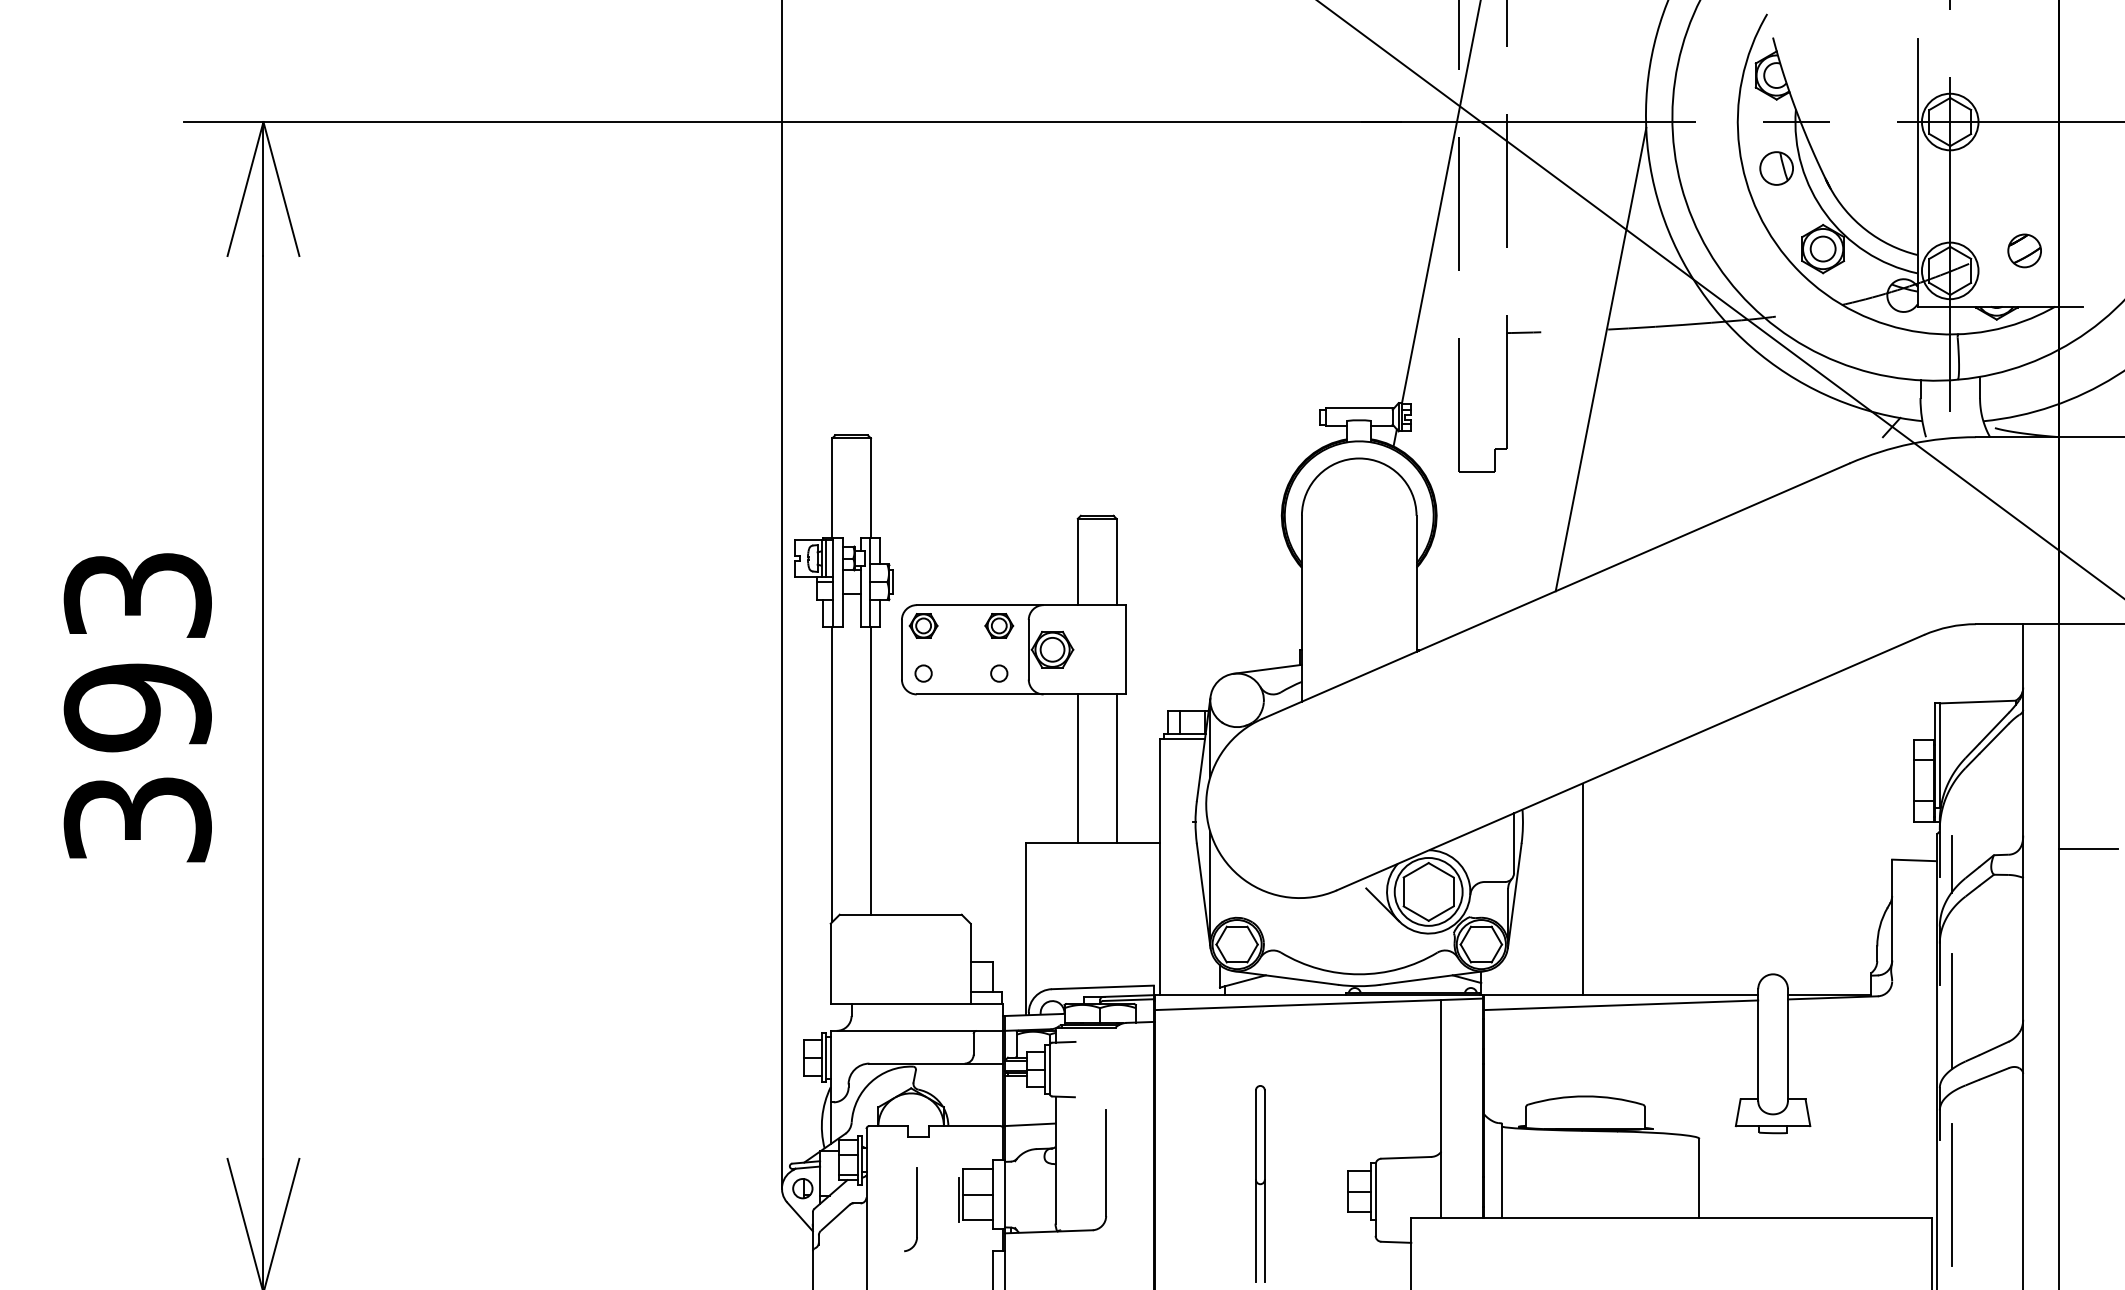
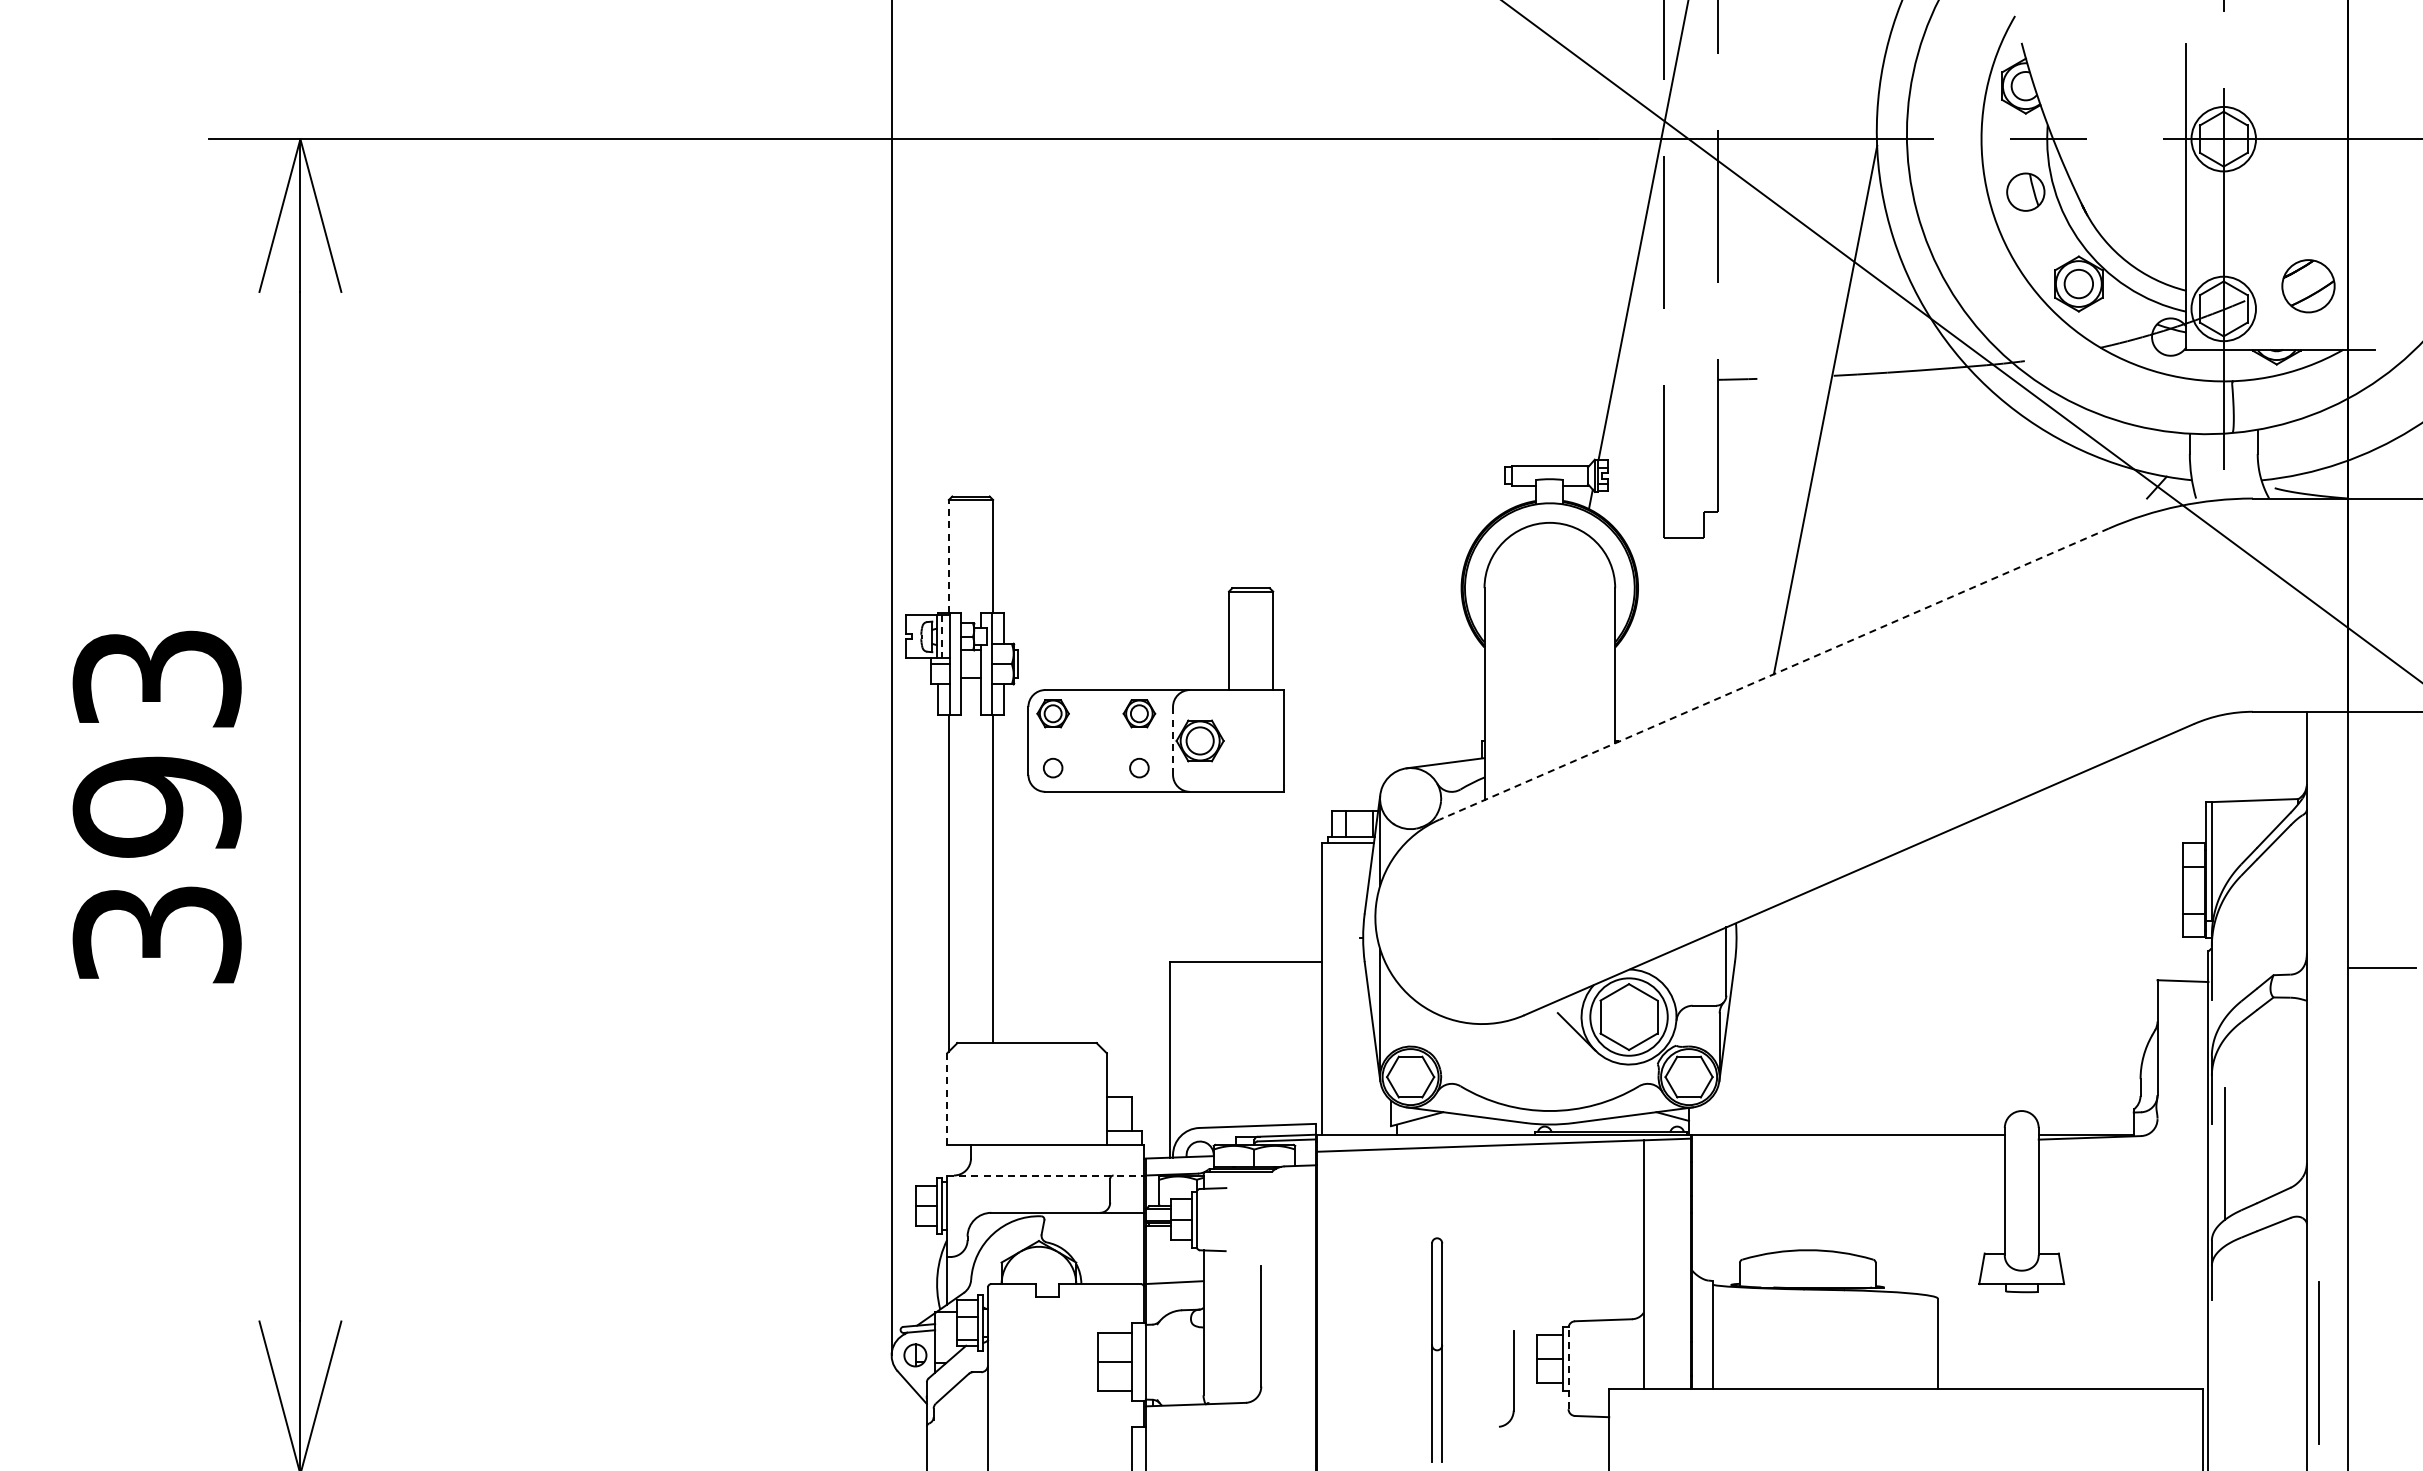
part: (2024, 250) -> (2308, 285), size x1.4
line: (831, 488) -> (948, 556), solid -> dashed
line: (826, 558) -> (942, 636), solid -> dashed
line: (1555, 591) -> (1773, 674), solid -> dashed
line: (1029, 649) -> (1173, 740), solid -> dashed
line: (1078, 768) -> (1229, 876), removed
line: (1116, 768) -> (1273, 876), removed
line: (1951, 864) -> (2225, 985), removed
line: (1582, 888) -> (1804, 1013), removed
line: (830, 964) -> (947, 1099), solid -> dashed
line: (1621, 1004) -> (1848, 1145), removed
line: (918, 1030) -> (1047, 1175), solid -> dashed
line: (1950, 1194) -> (2318, 1362), moved
line: (1375, 1199) -> (1568, 1367), solid -> dashed
line: (959, 1200) -> (1093, 1368), removed
part: (916, 1208) -> (1513, 1378), moved

